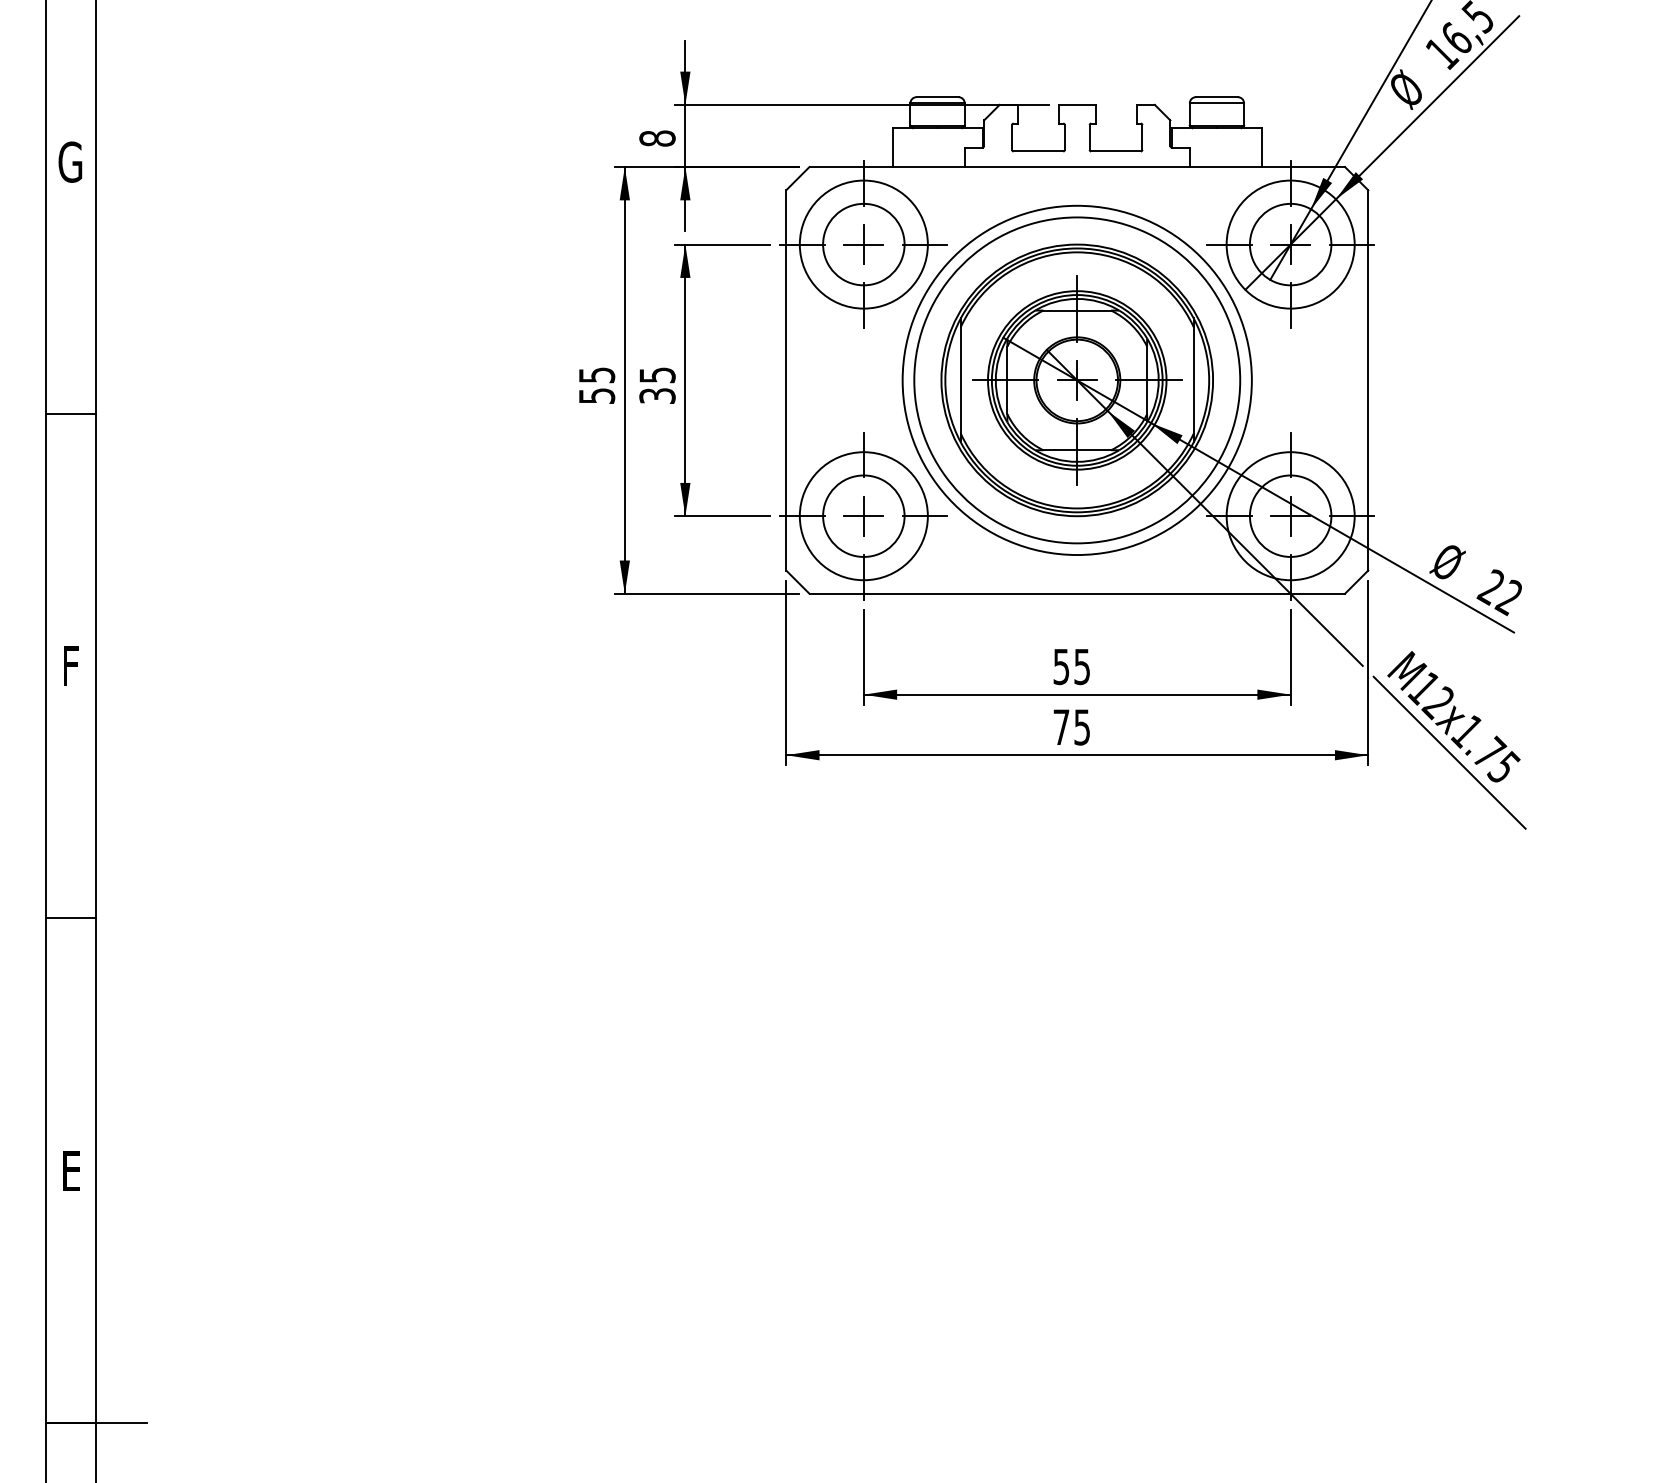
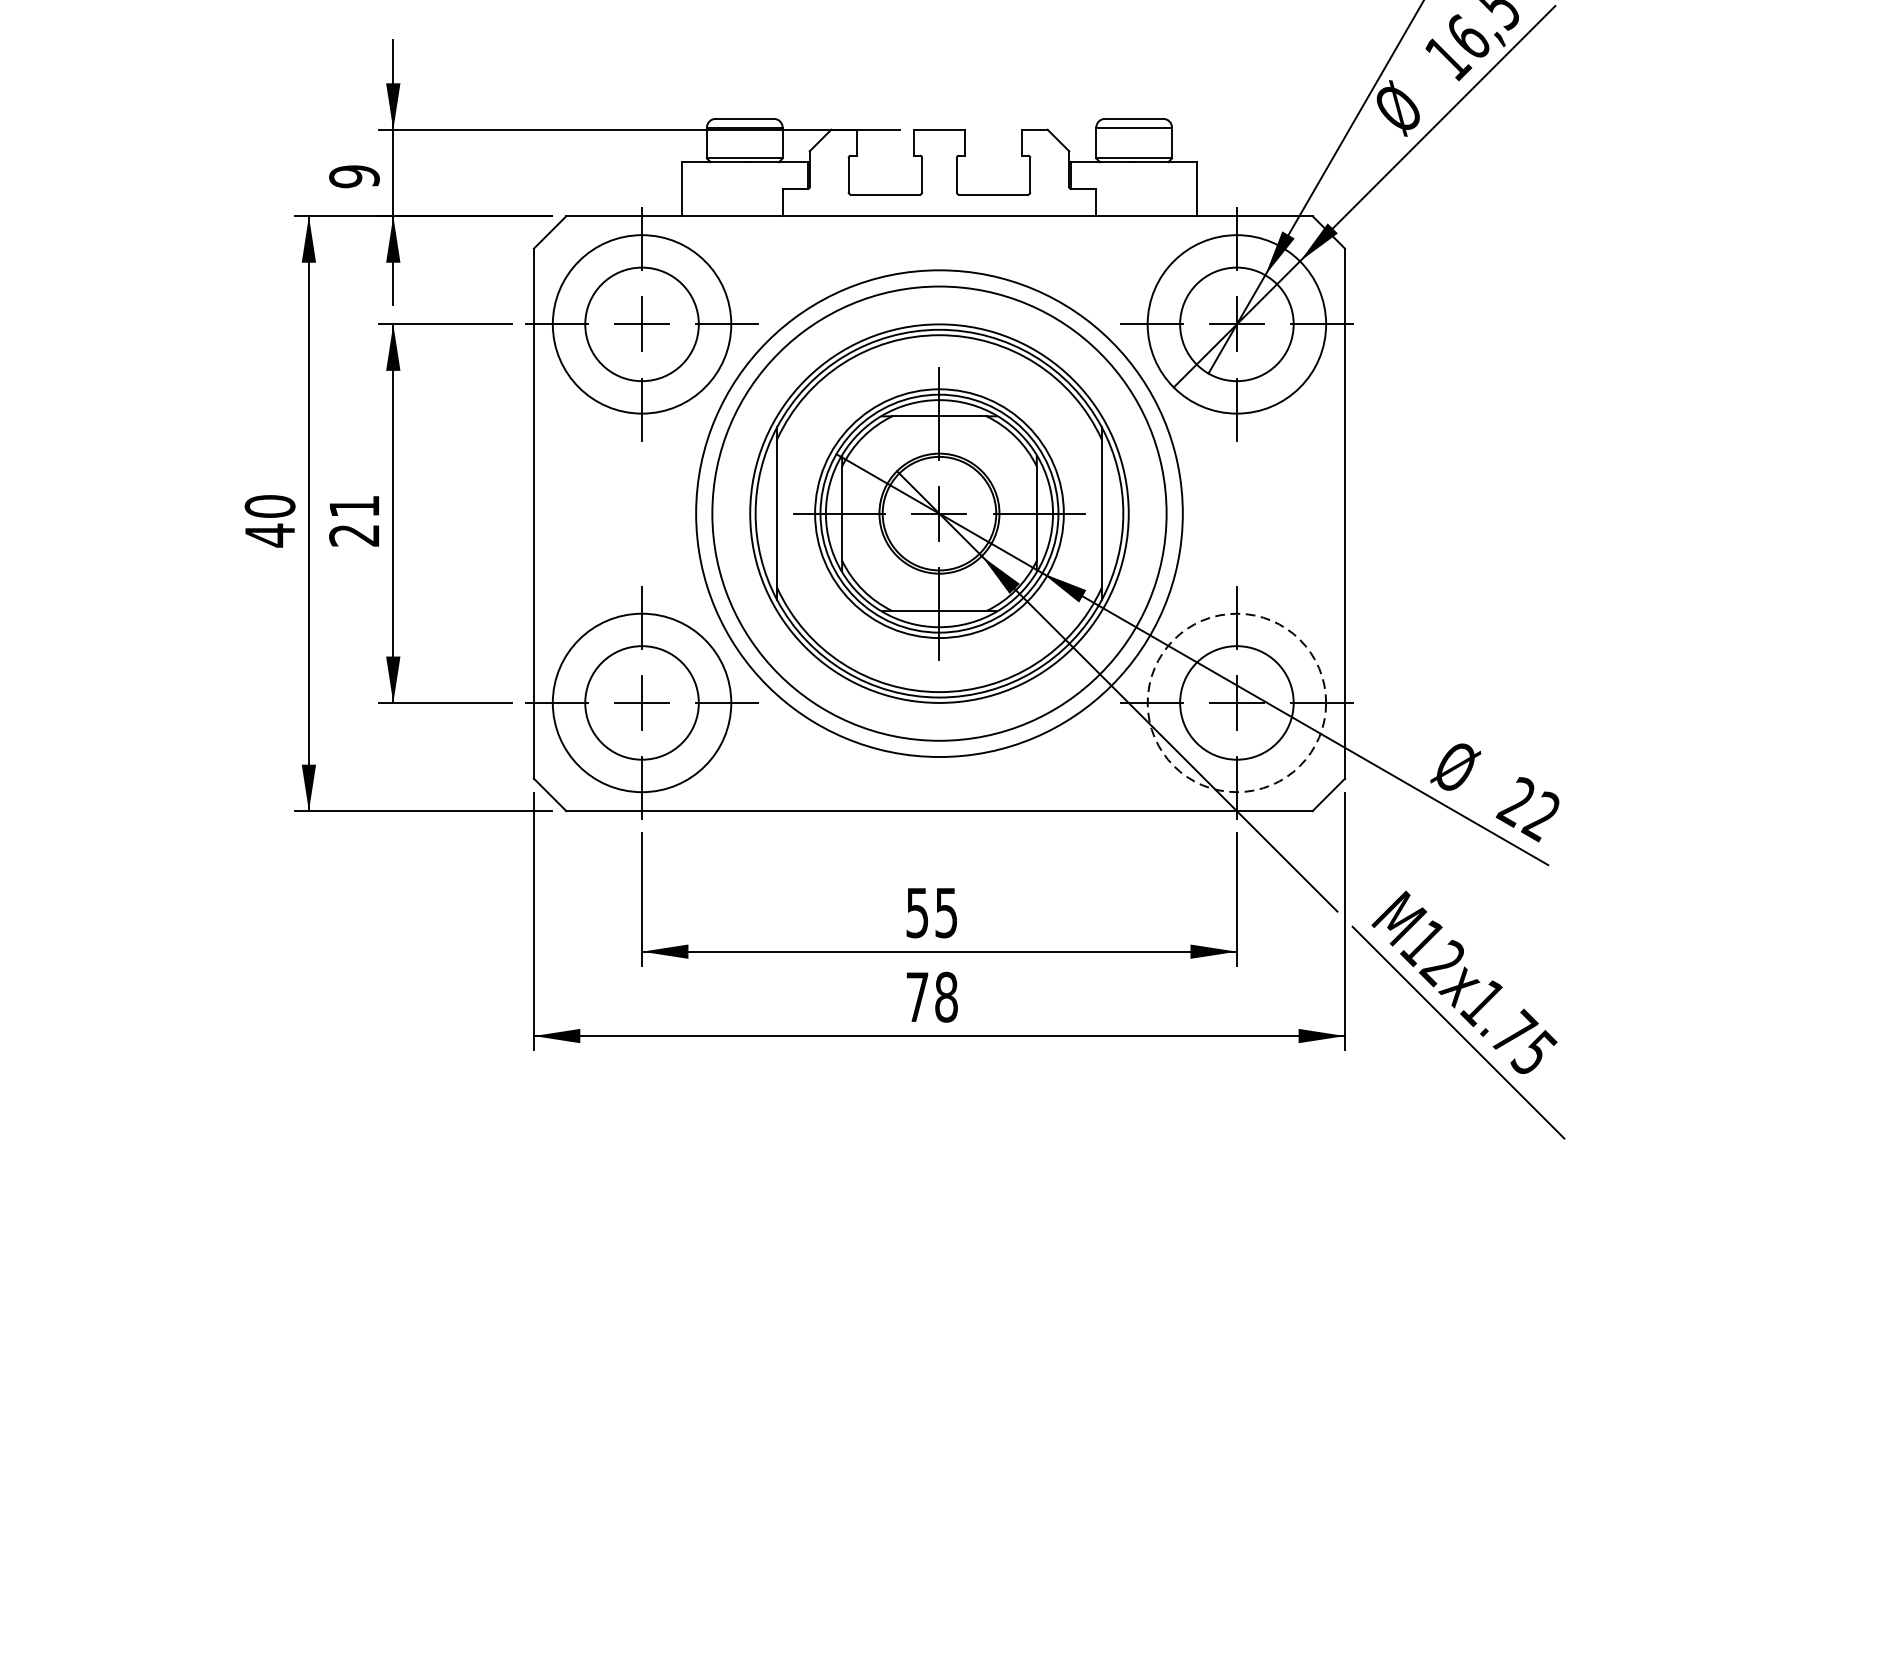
text: (657, 138) -> (354, 176), 8 -> 9
text: (596, 385) -> (269, 520), 55 -> 40
text: (657, 385) -> (354, 520), 35 -> 21
circle: (1290, 516) -> (1236, 703), solid -> dashed
text: (1082, 727) -> (946, 997), 75 -> 78

